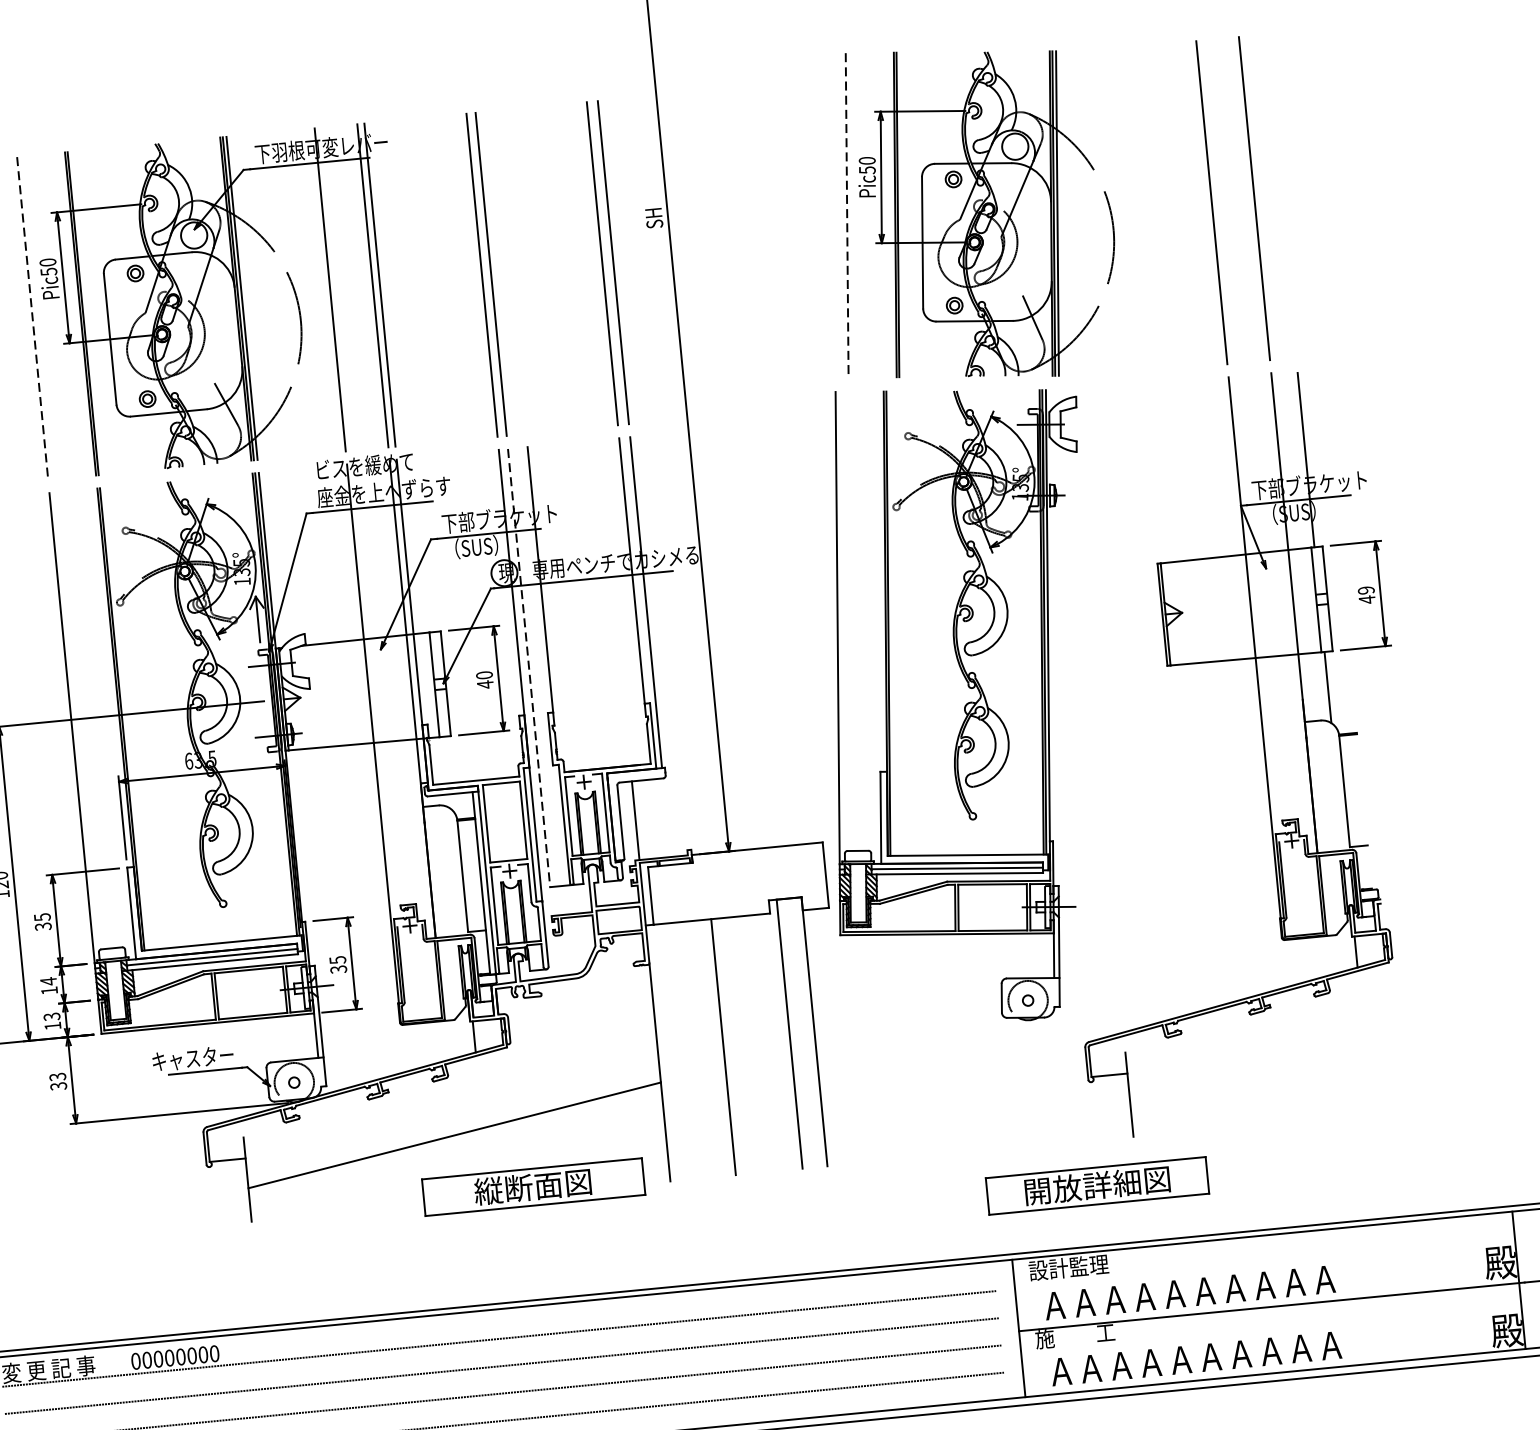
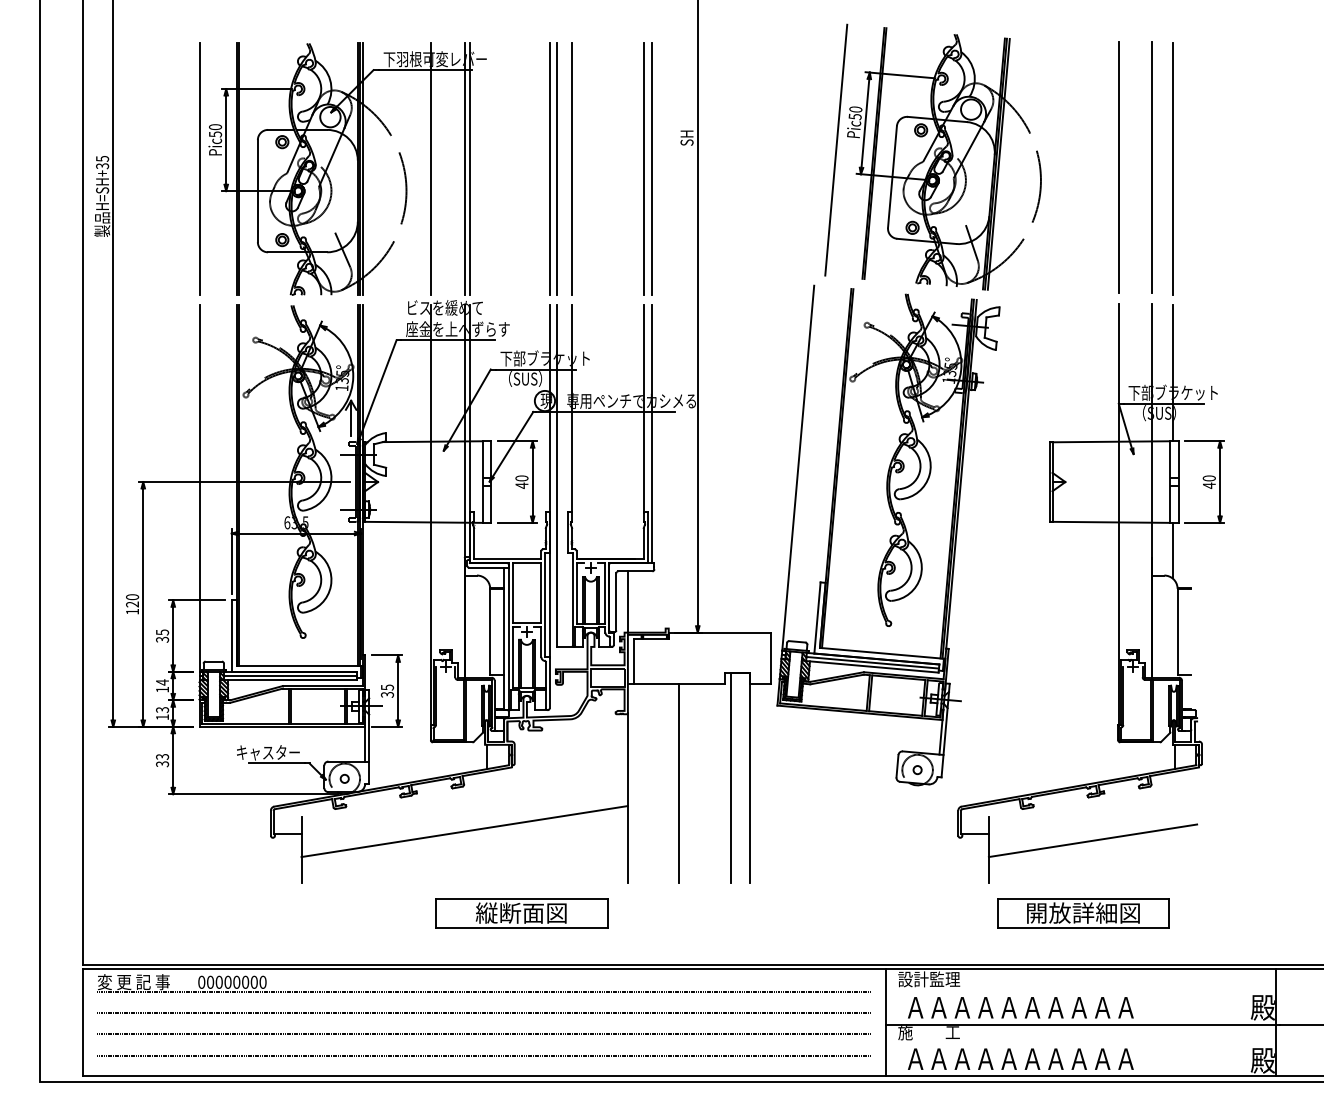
line: (1280, 198) -> (1172, 169), added
line: (847, 215) -> (836, 150), dashed -> solid
line: (511, 272) -> (572, 169), added
line: (32, 318) -> (199, 169), dashed -> solid
text: (1366, 590) -> (1209, 478), 49 -> 40
line: (528, 668) -> (556, 476), dashed -> solid
line: (1261, 1069) -> (1092, 840), added
part: (1097, 1186) -> (1083, 913), moved
part: (533, 1187) -> (521, 913), moved

